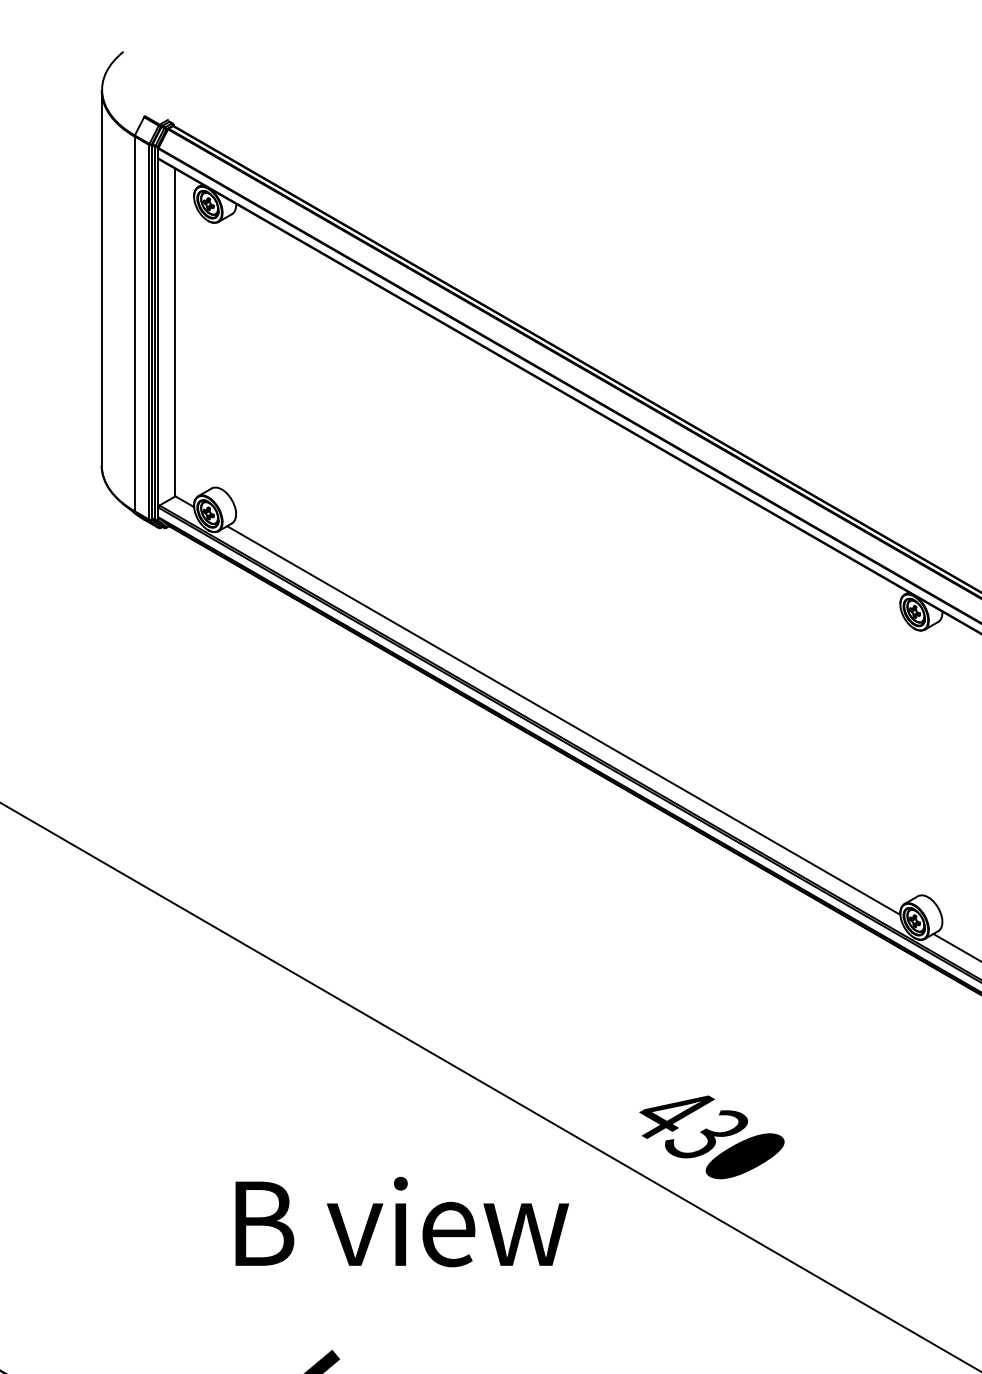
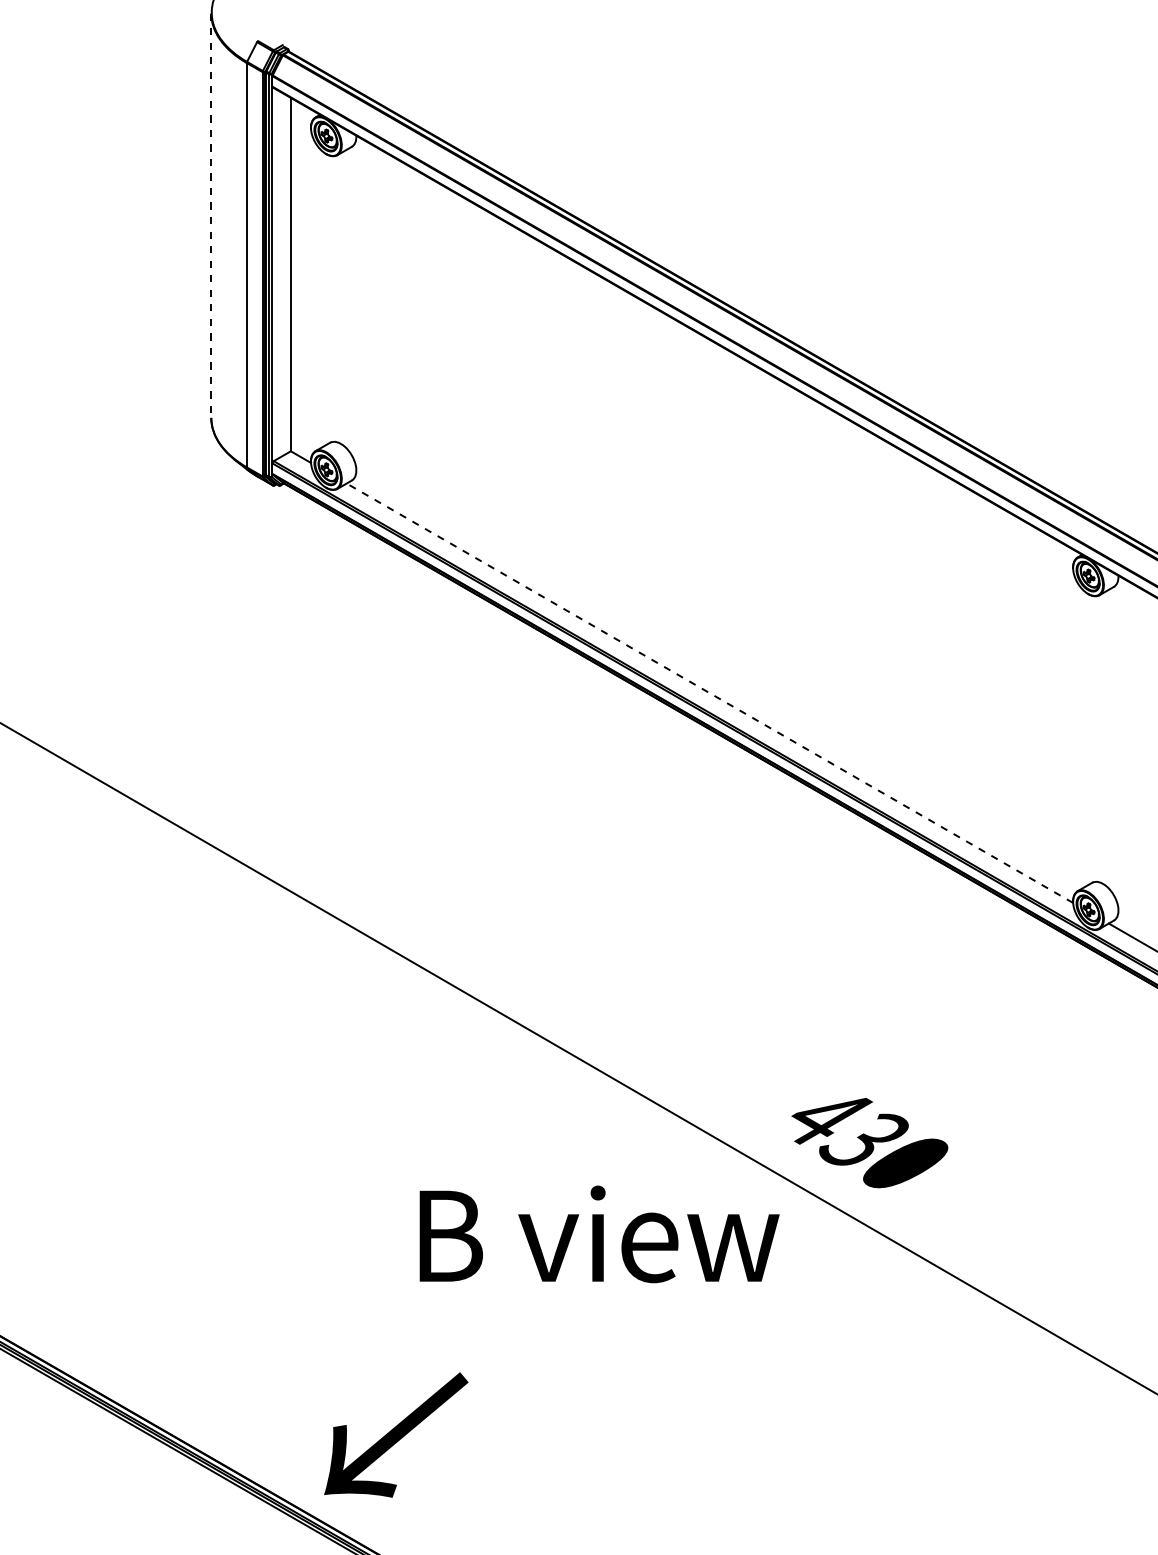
line: (101, 278) -> (211, 216), solid -> dashed
line: (563, 720) -> (709, 693), solid -> dashed
text: (402, 1222) -> (599, 1234), moved

